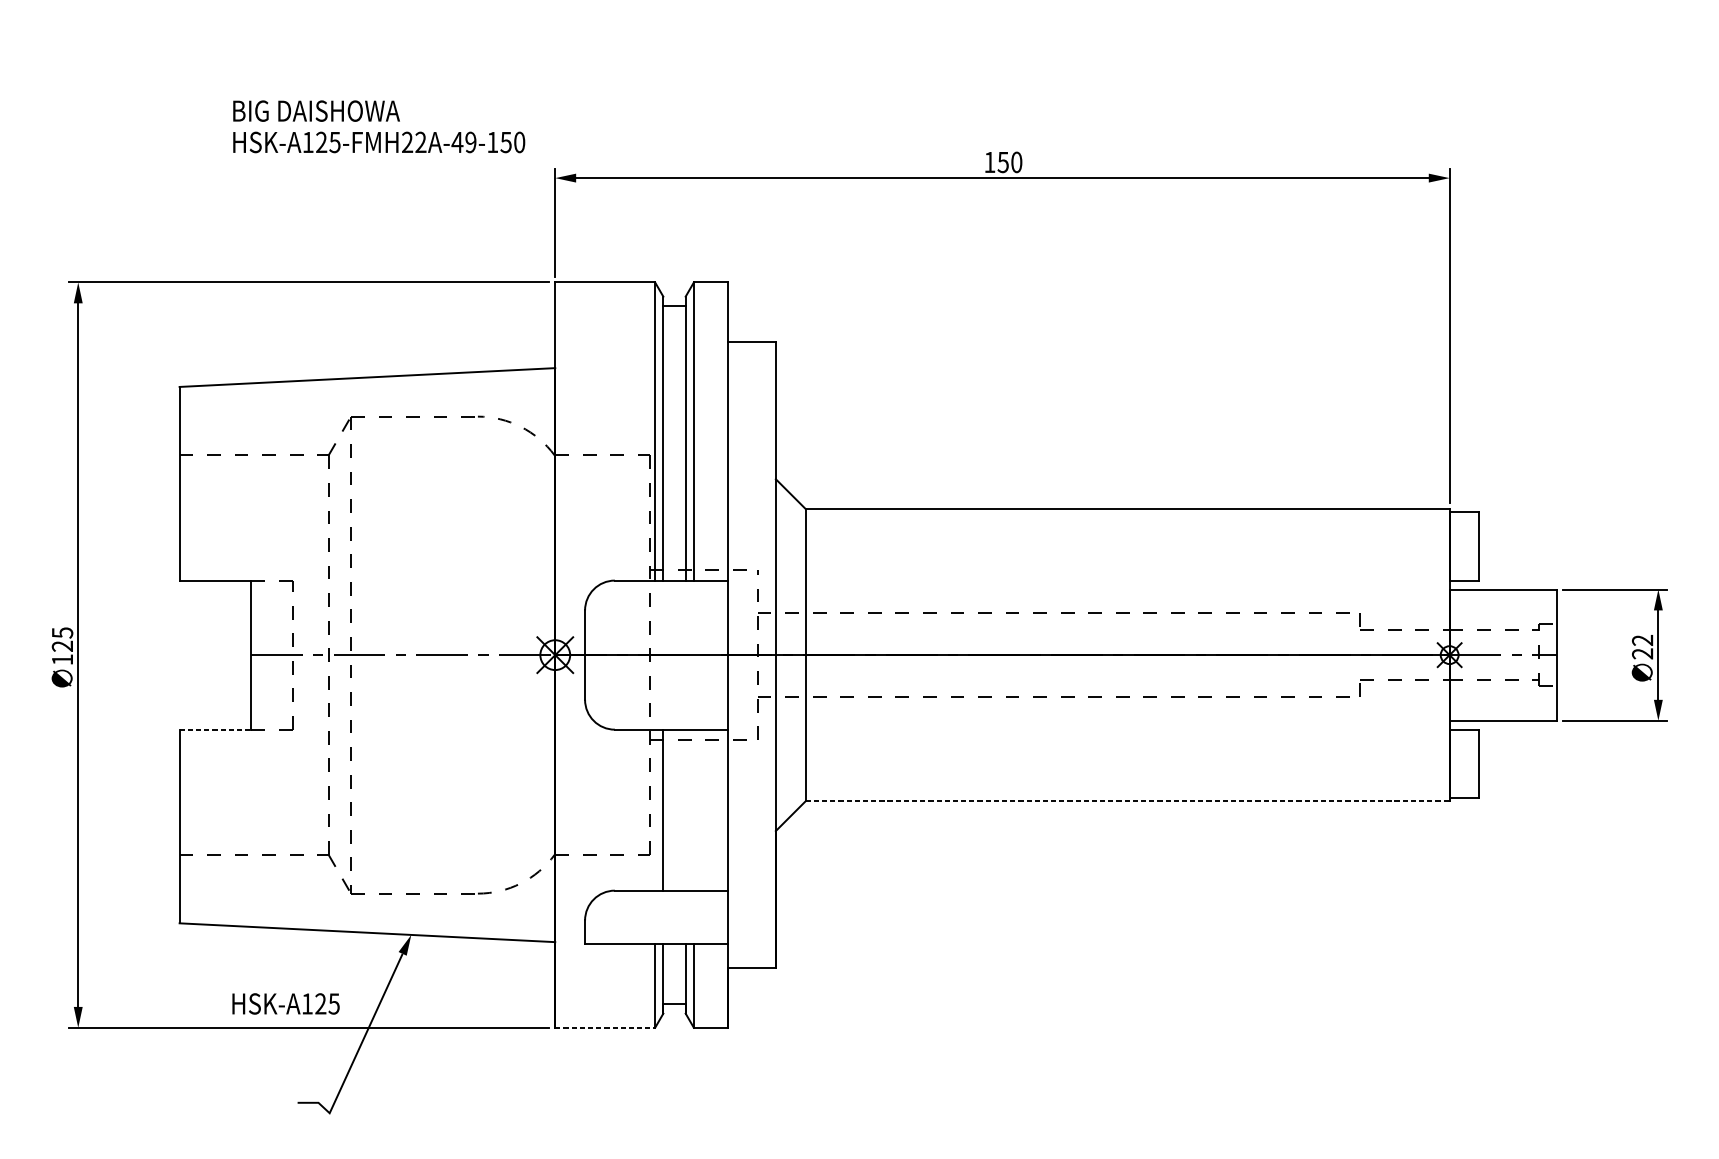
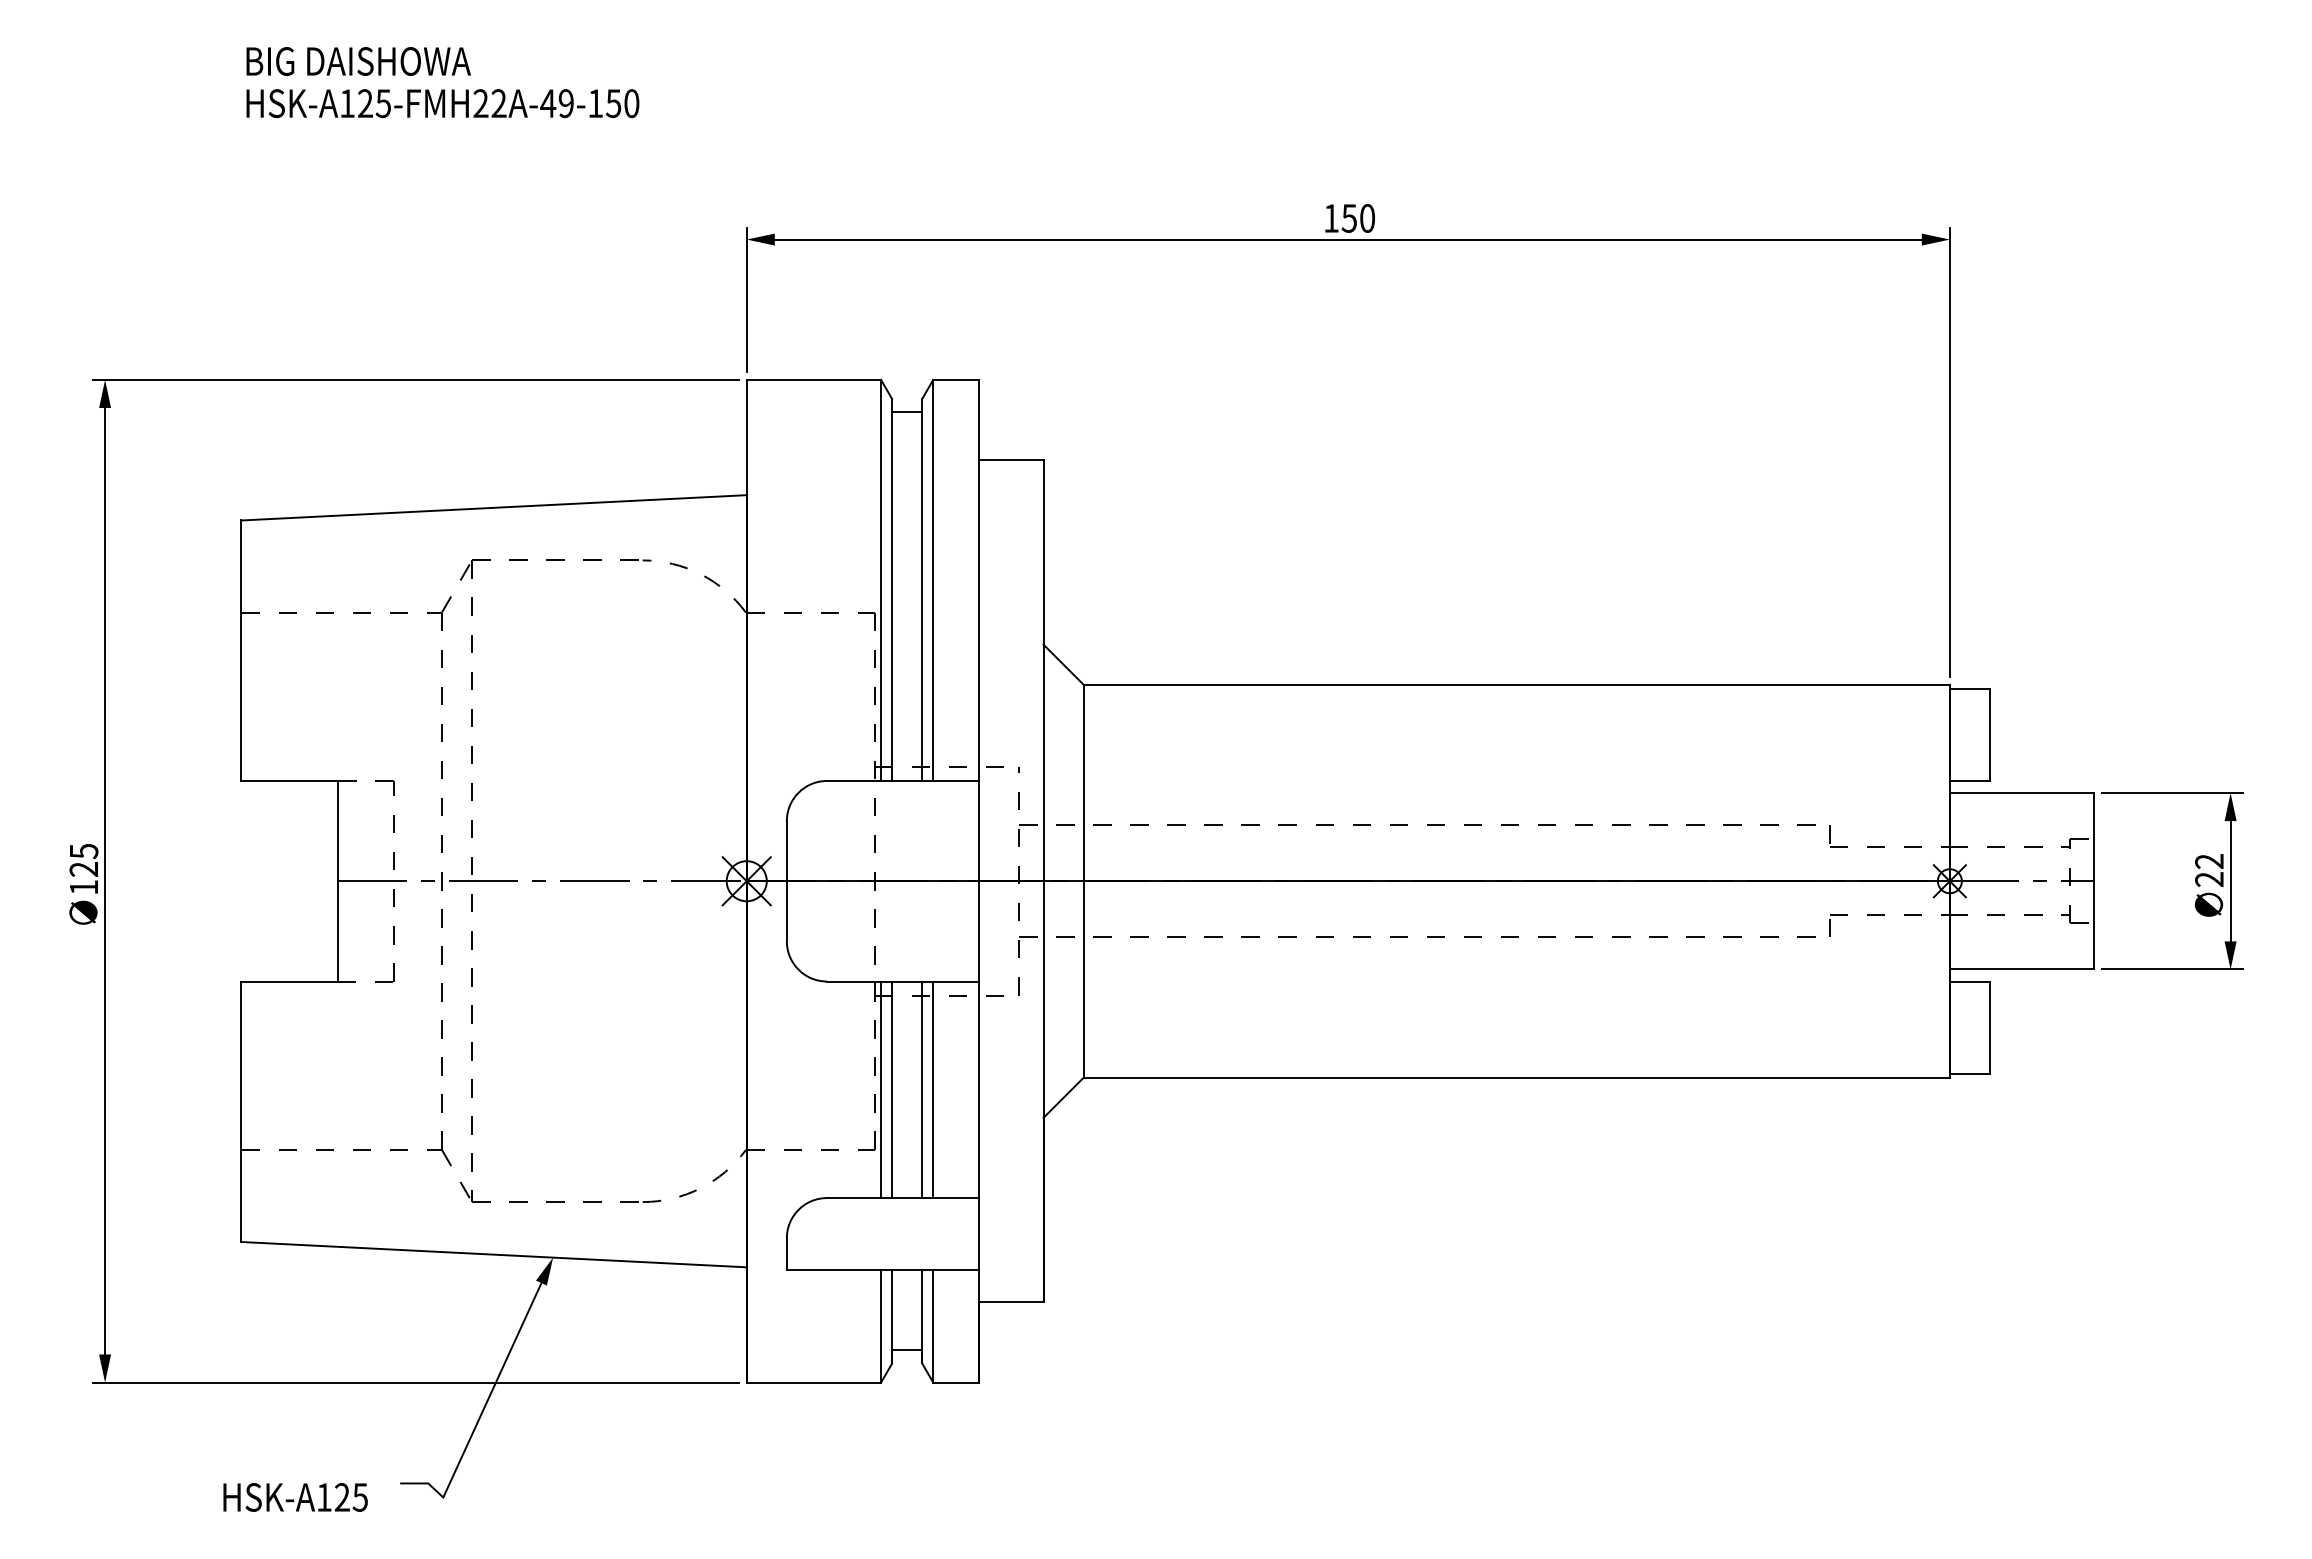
text: (378, 126) -> (442, 82), moved
line: (216, 729) -> (290, 981), dashed -> solid
line: (1128, 801) -> (1517, 1077), dashed -> solid
line: (655, 809) -> (881, 1089), added
line: (685, 809) -> (922, 1089), added
line: (694, 809) -> (933, 1089), added
text: (285, 1003) -> (295, 1497), moved
line: (605, 1027) -> (814, 1382), dashed -> solid

